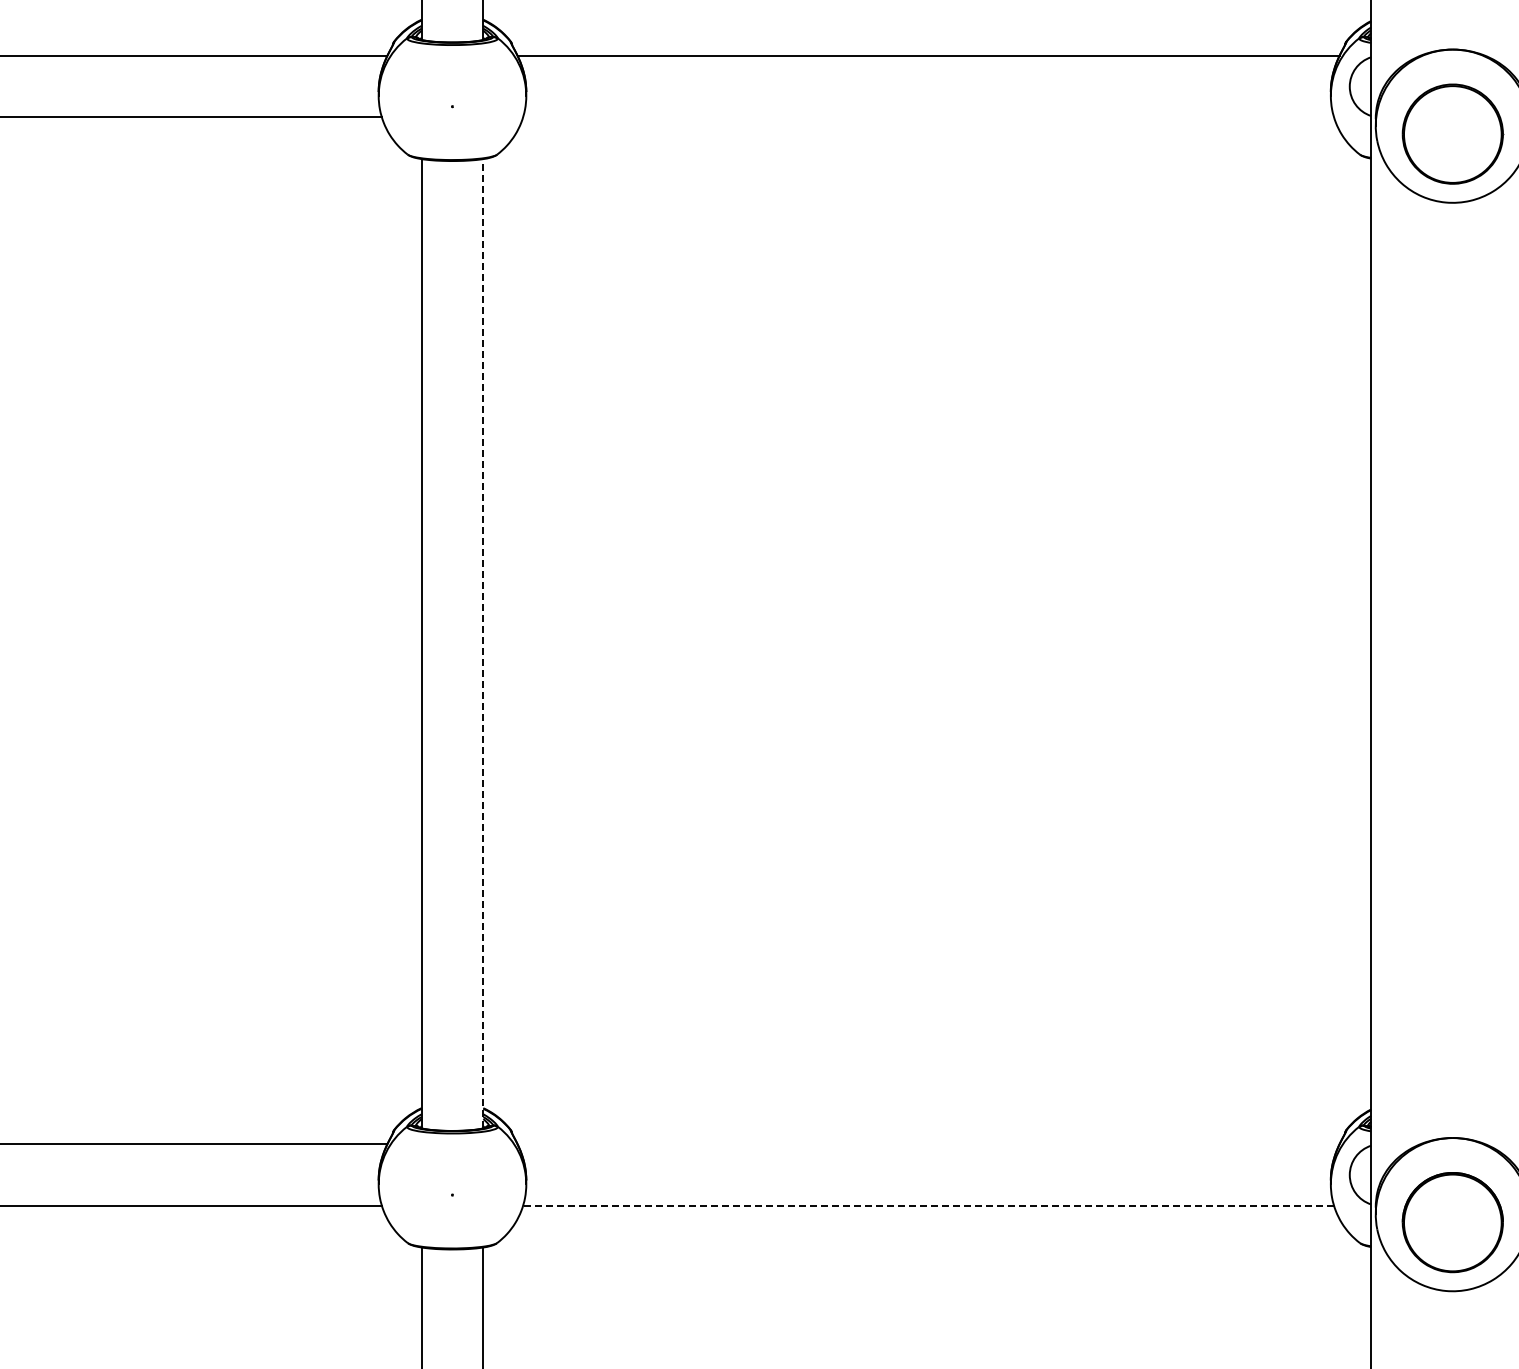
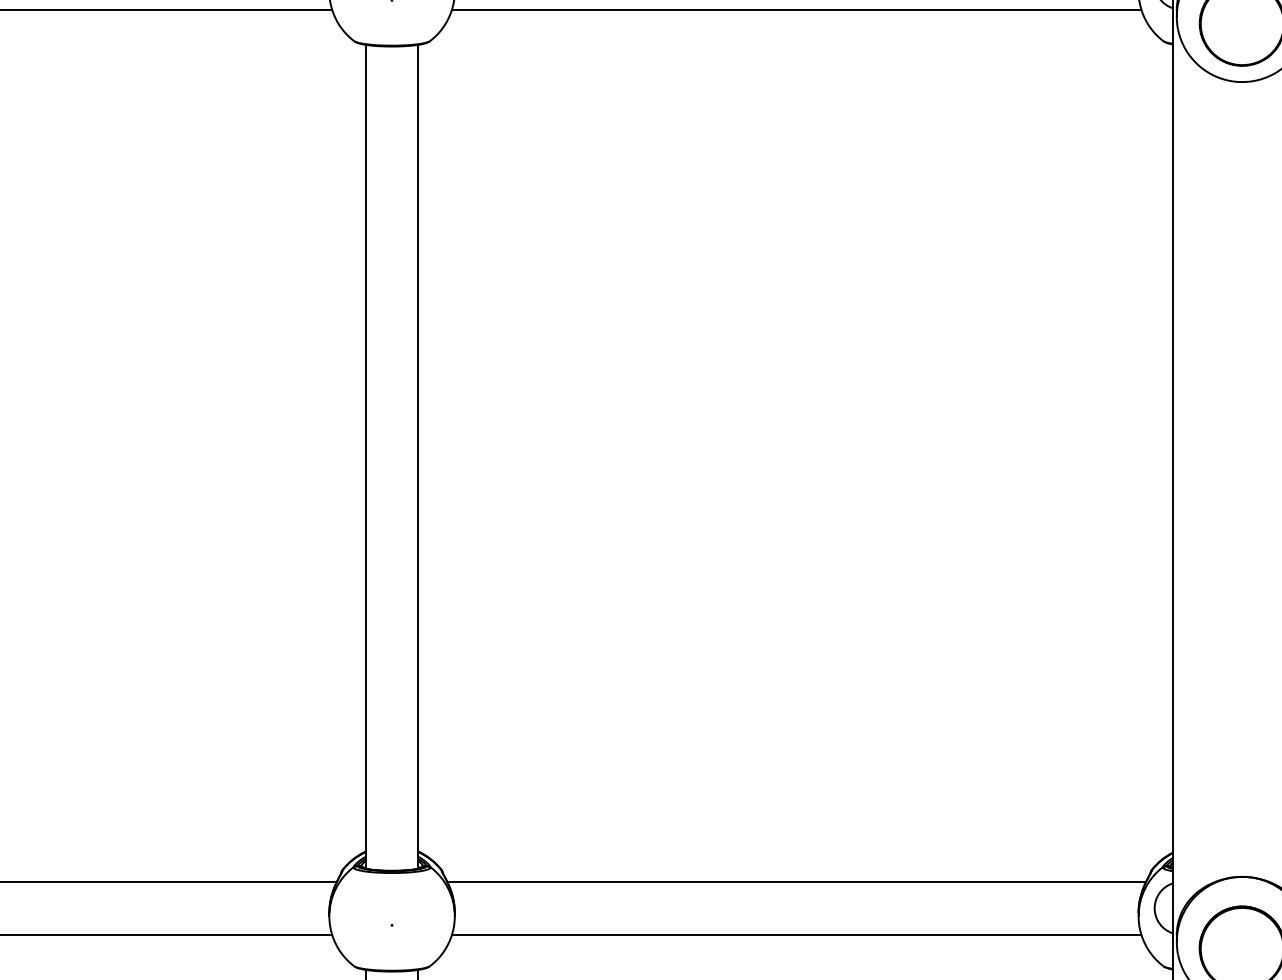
line: (928, 117) -> (796, 9), added
line: (483, 643) -> (418, 456), dashed -> solid
line: (928, 1144) -> (796, 882), added
line: (928, 1205) -> (796, 934), dashed -> solid

